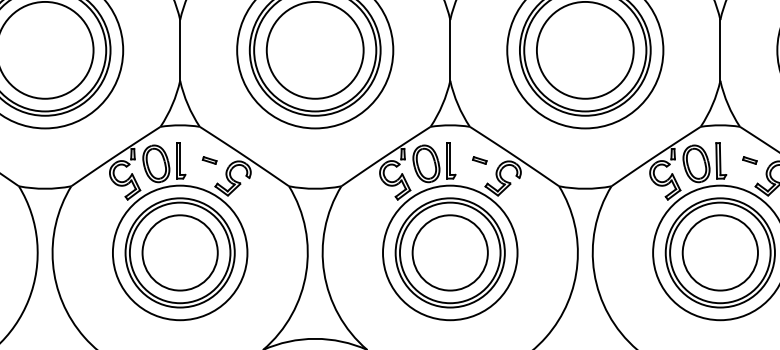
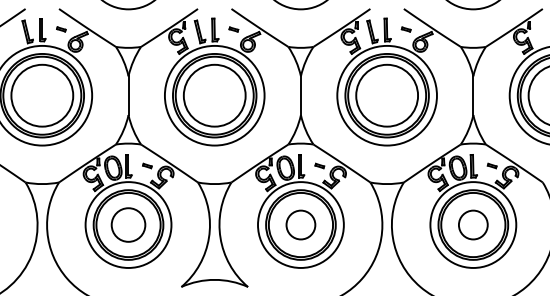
circle: (180, 253) -> (128, 225), size x0.7
circle: (449, 253) -> (300, 225), size x0.6
circle: (720, 253) -> (473, 225), size x0.6

